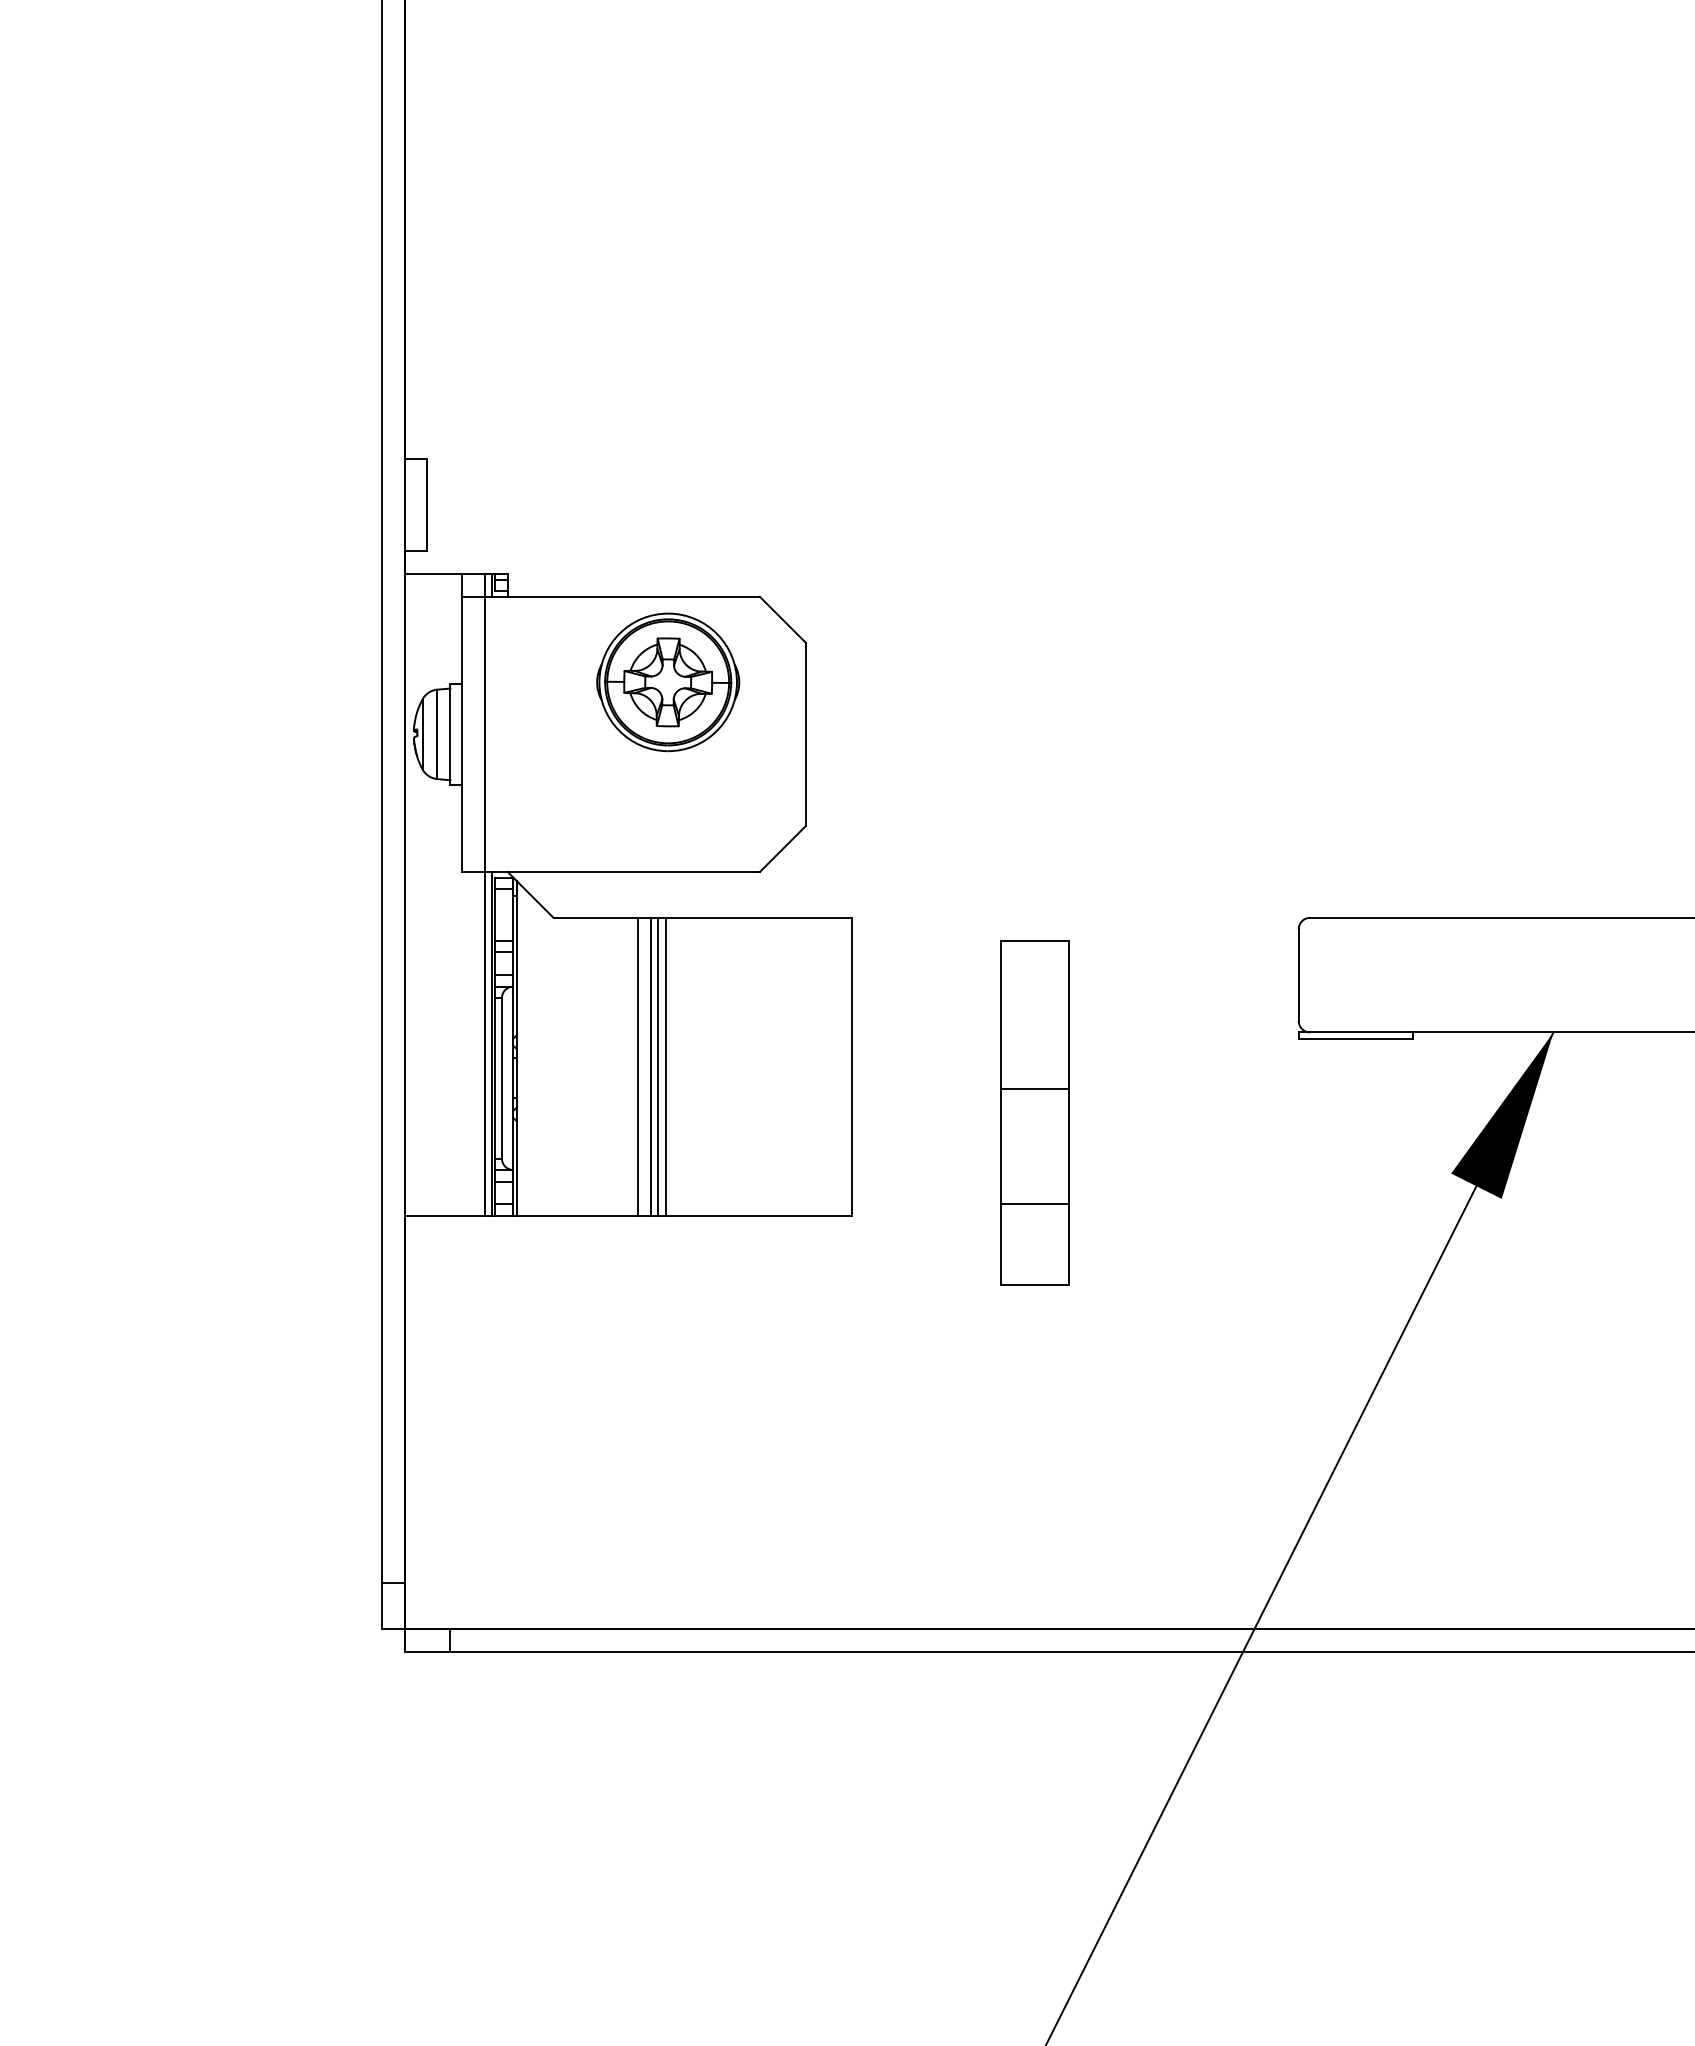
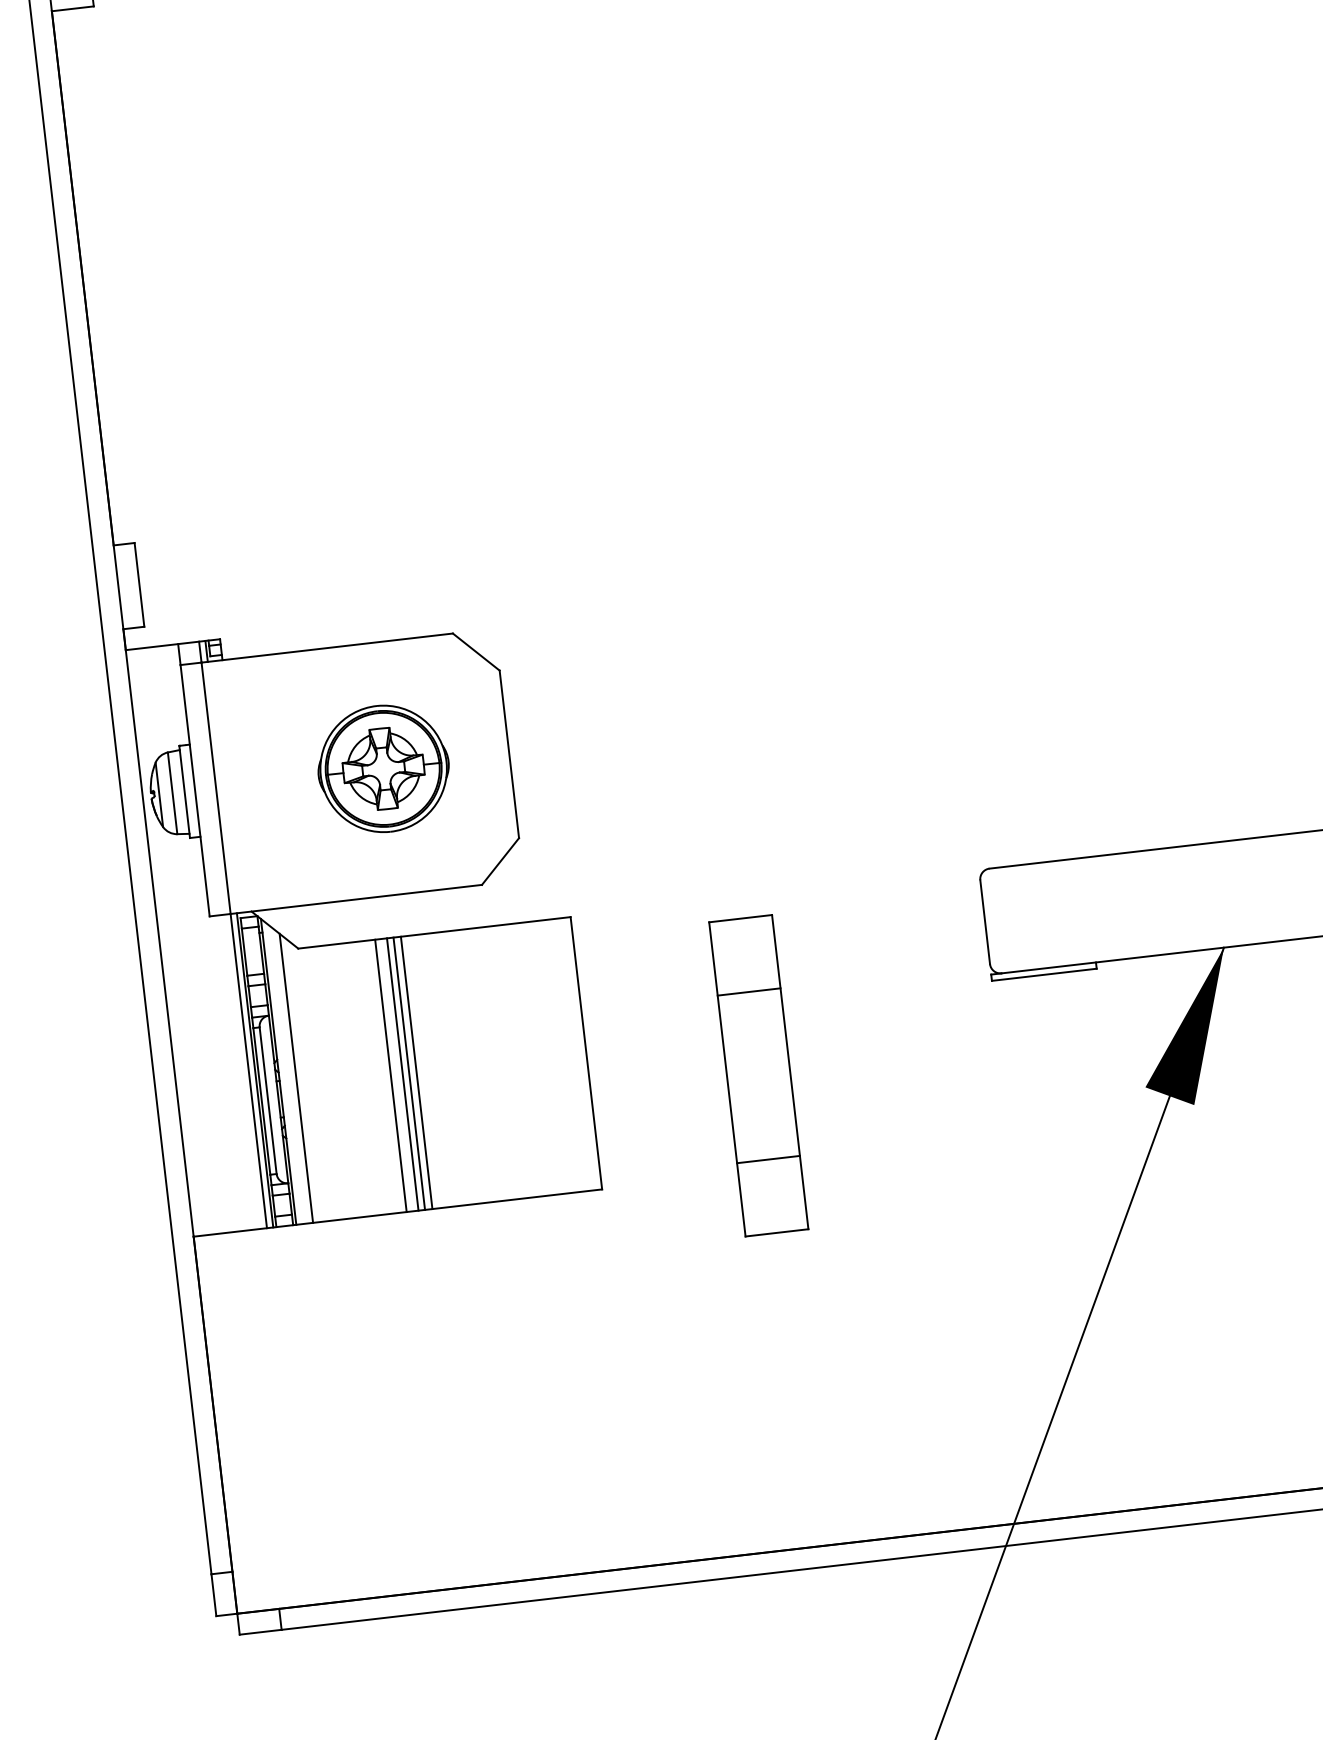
part: (668, 682) -> (383, 768), moved
line: (535, 1057) -> (296, 1078), added
line: (1034, 1089) -> (748, 992), moved

